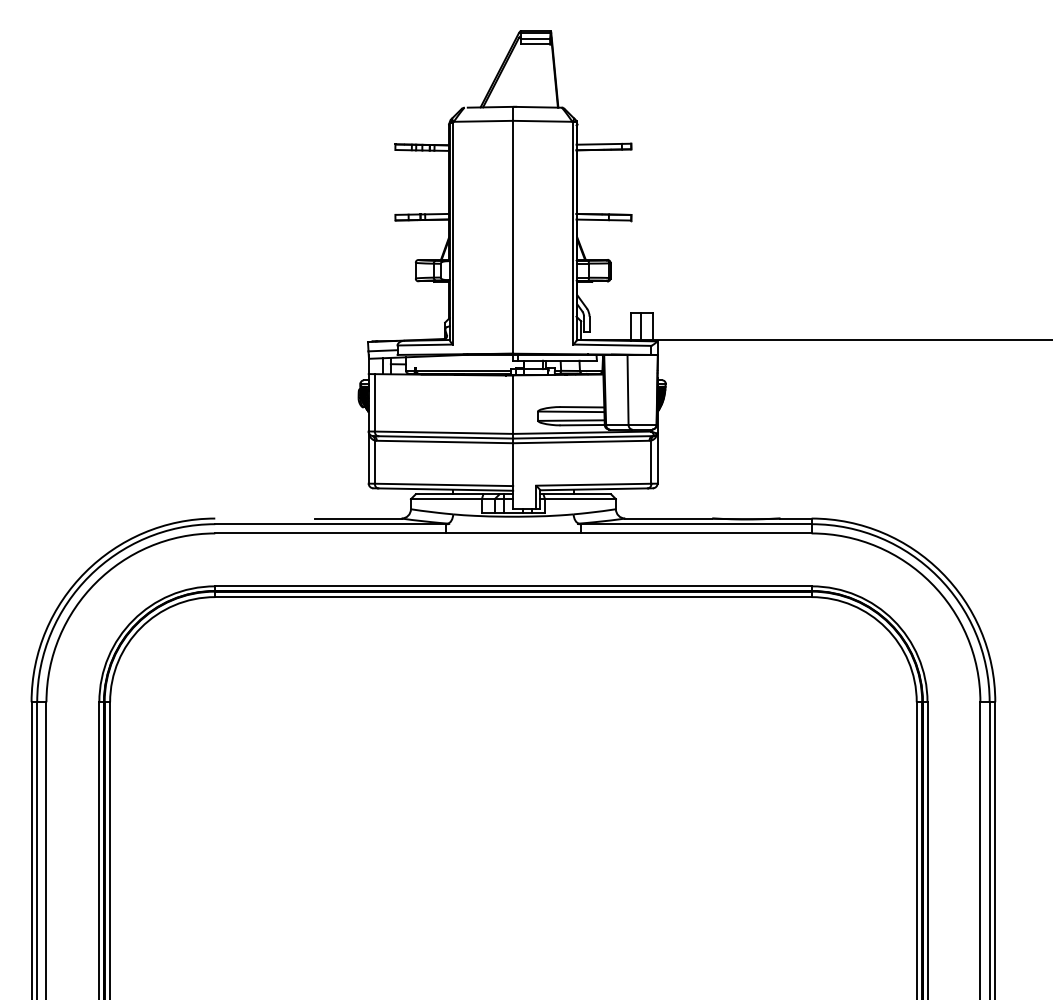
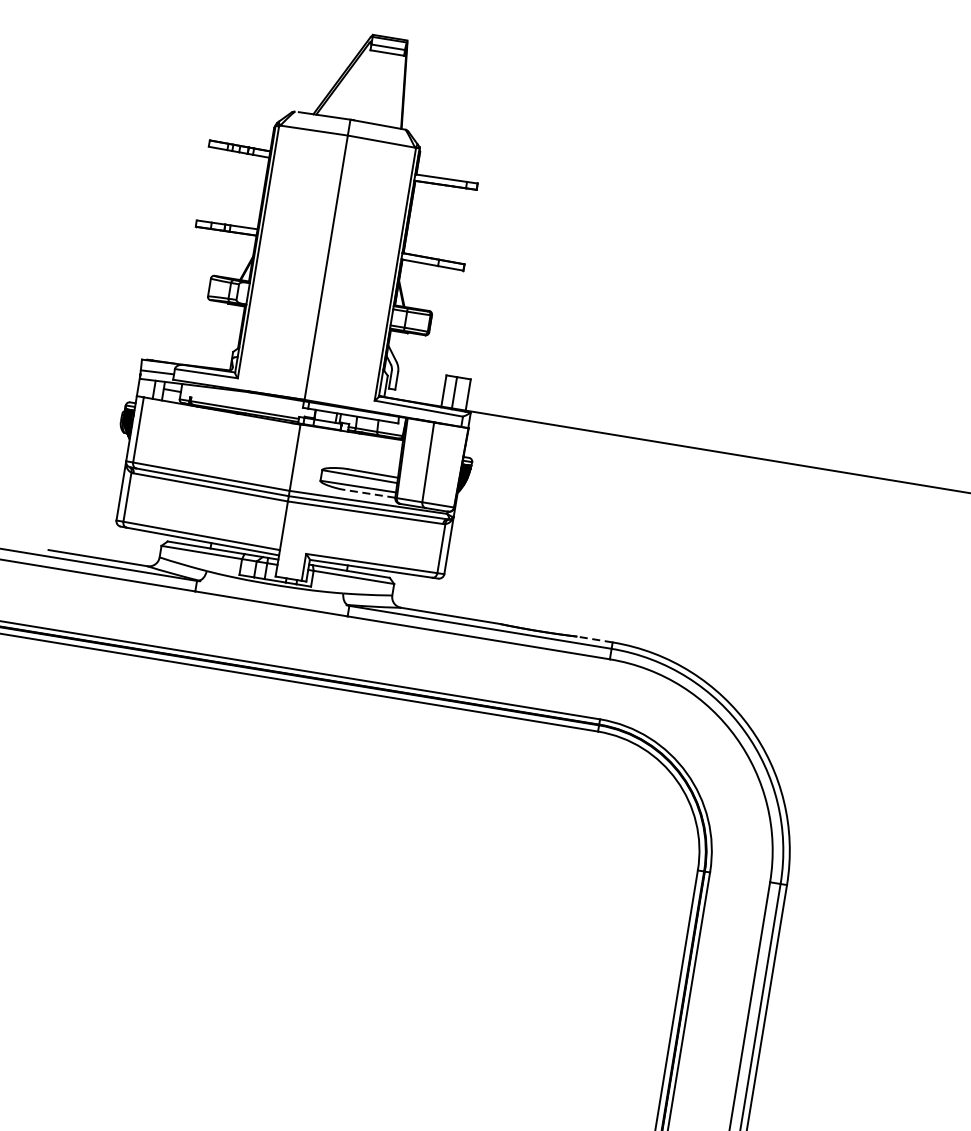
line: (582, 425) -> (369, 494), solid -> dashed
line: (796, 518) -> (595, 639), solid -> dashed

